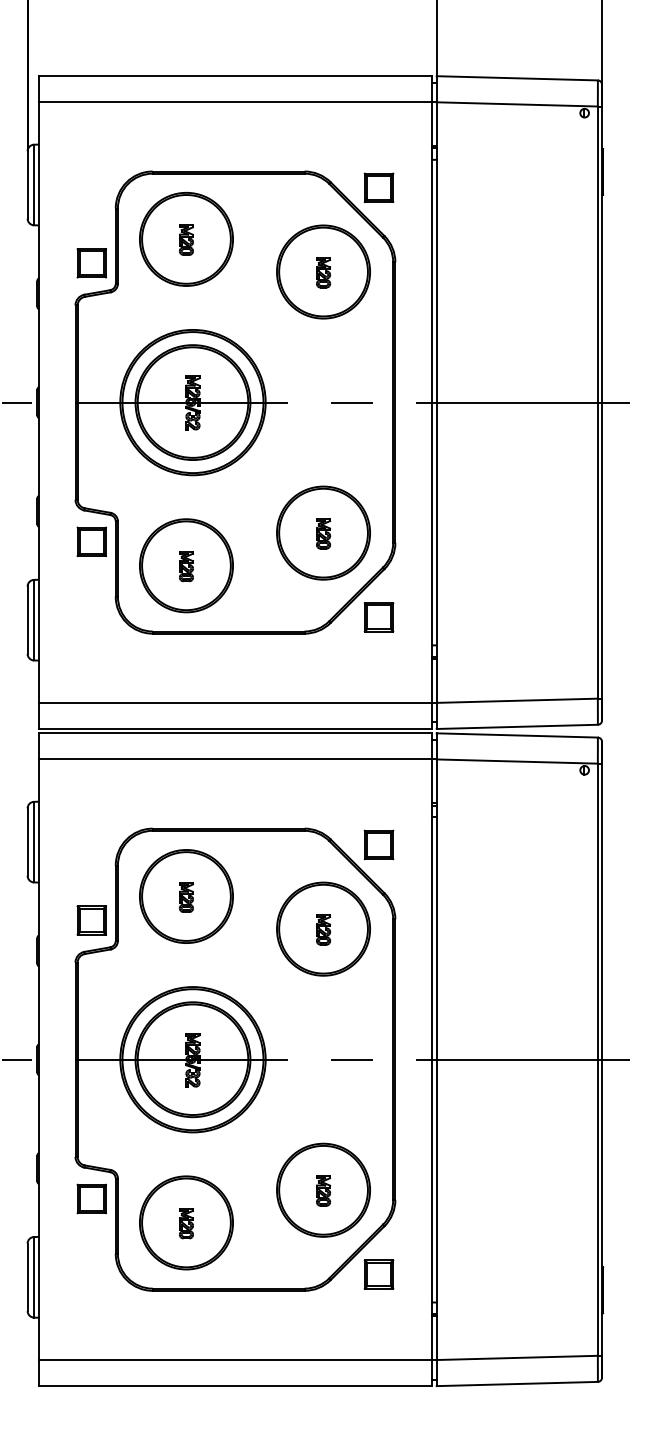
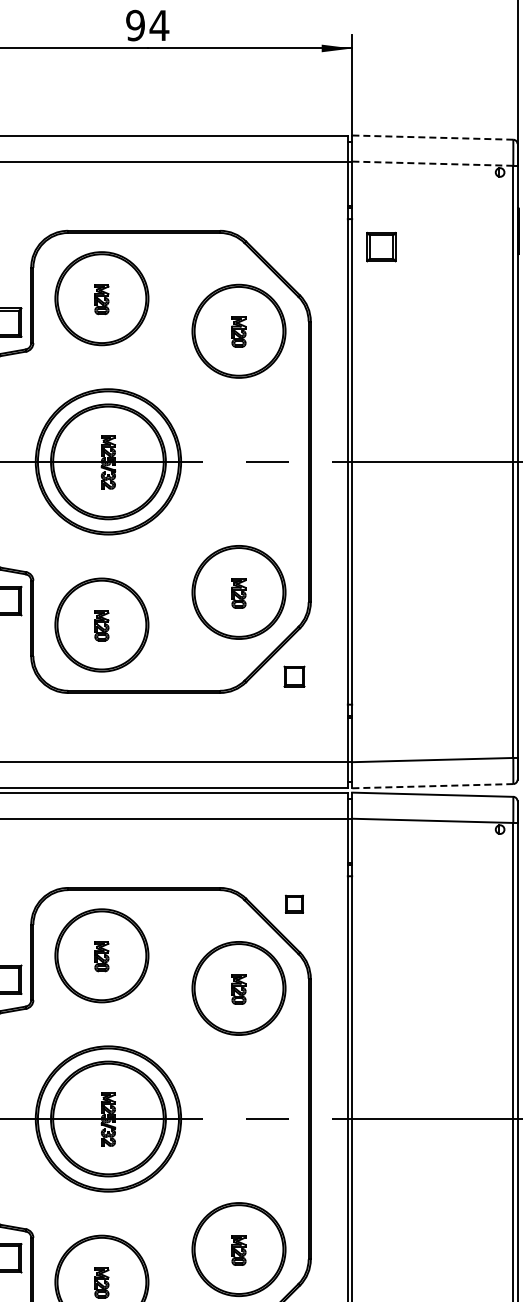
line: (517, 78) -> (432, 137), solid -> dashed
line: (517, 104) -> (432, 163), solid -> dashed
part: (378, 187) -> (380, 246), moved
part: (378, 617) -> (293, 676), size x0.7
line: (517, 726) -> (432, 785), solid -> dashed
part: (378, 844) -> (293, 903), size x0.6

